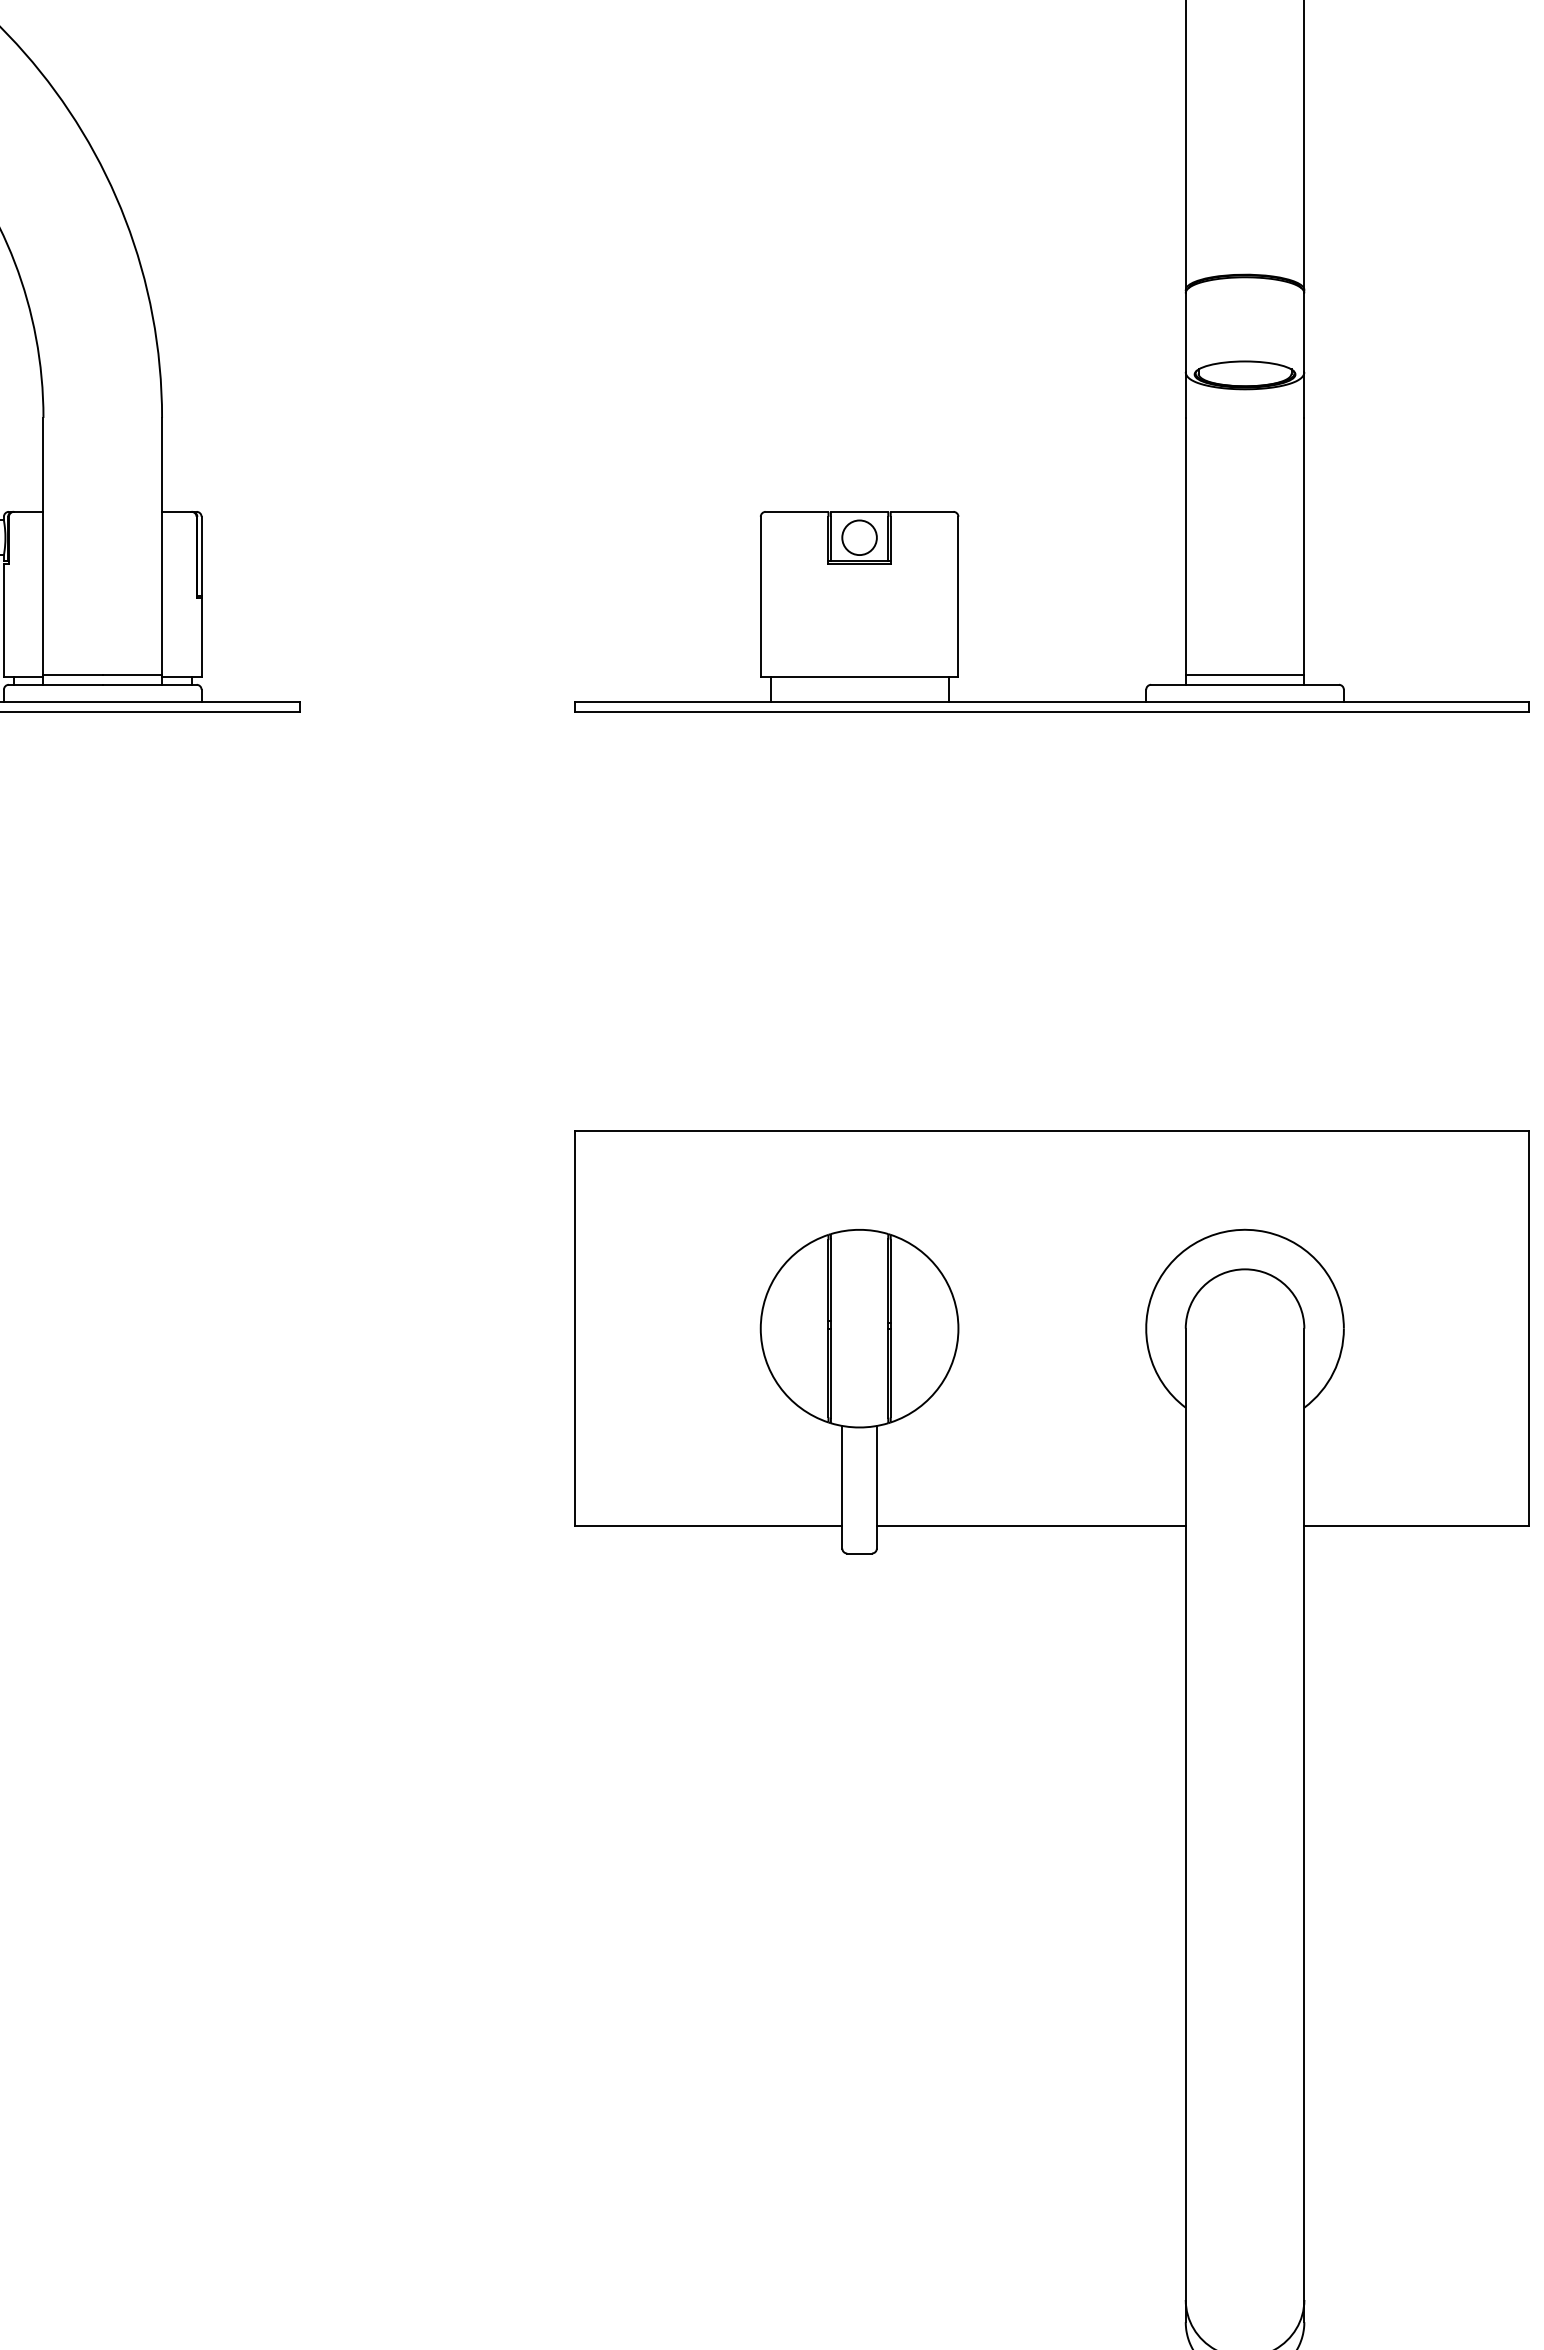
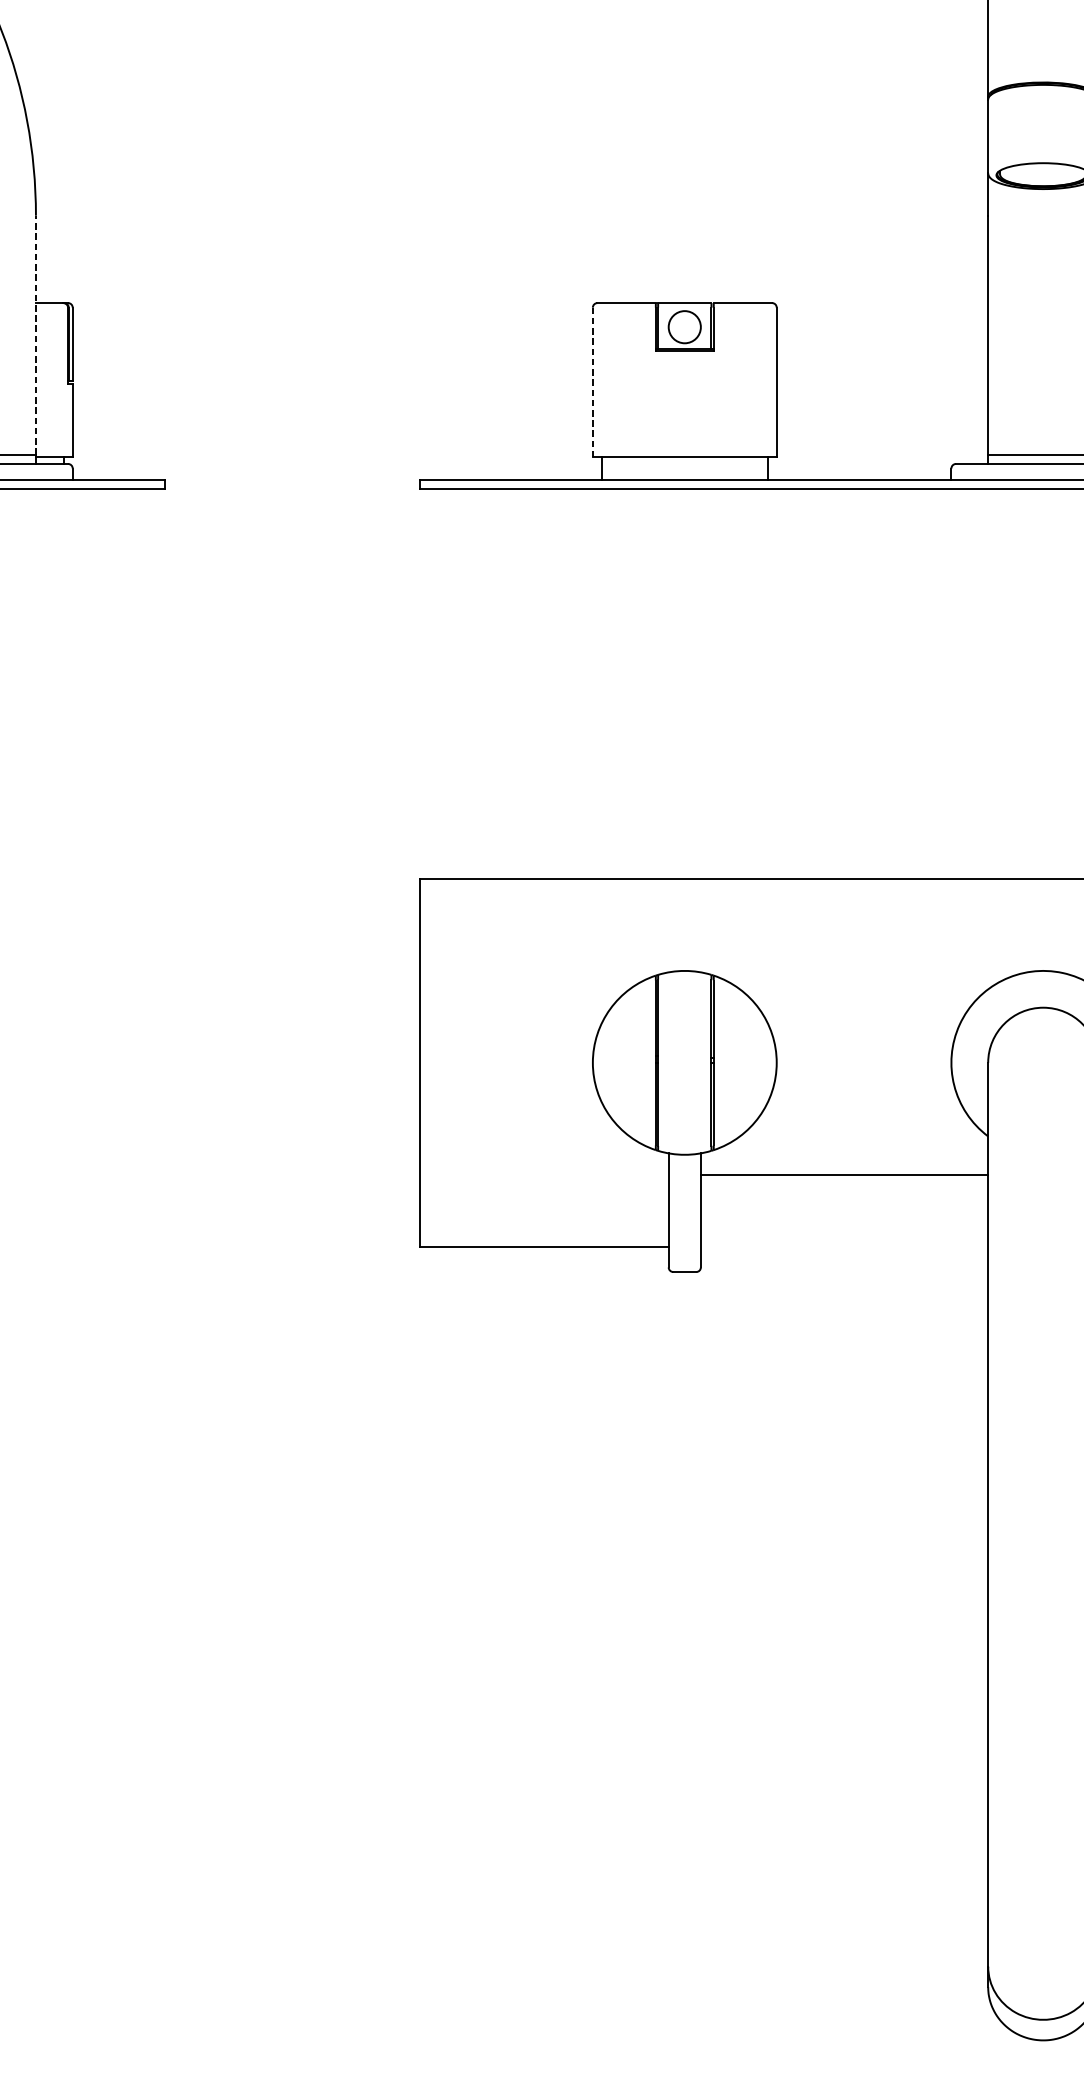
line: (162, 545) -> (36, 334), solid -> dashed
line: (760, 597) -> (592, 382), solid -> dashed
line: (1030, 1526) -> (843, 1175), moved

